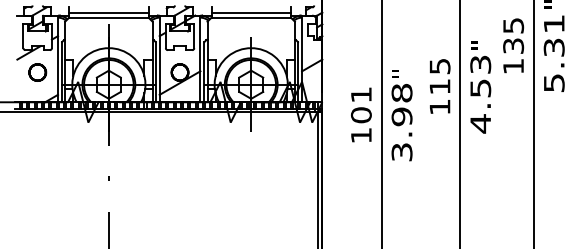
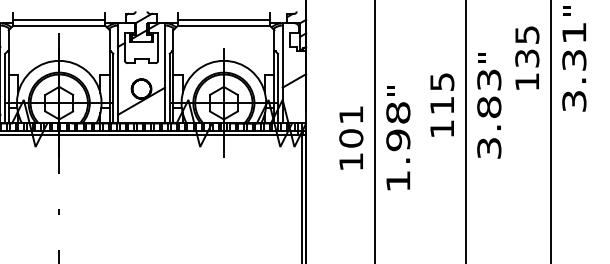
text: (553, 82) -> (573, 100), 5.31 -> 3.31
text: (480, 106) -> (489, 128), 4.53 -> 3.83
text: (401, 152) -> (397, 181), 3.98 -> 1.98

